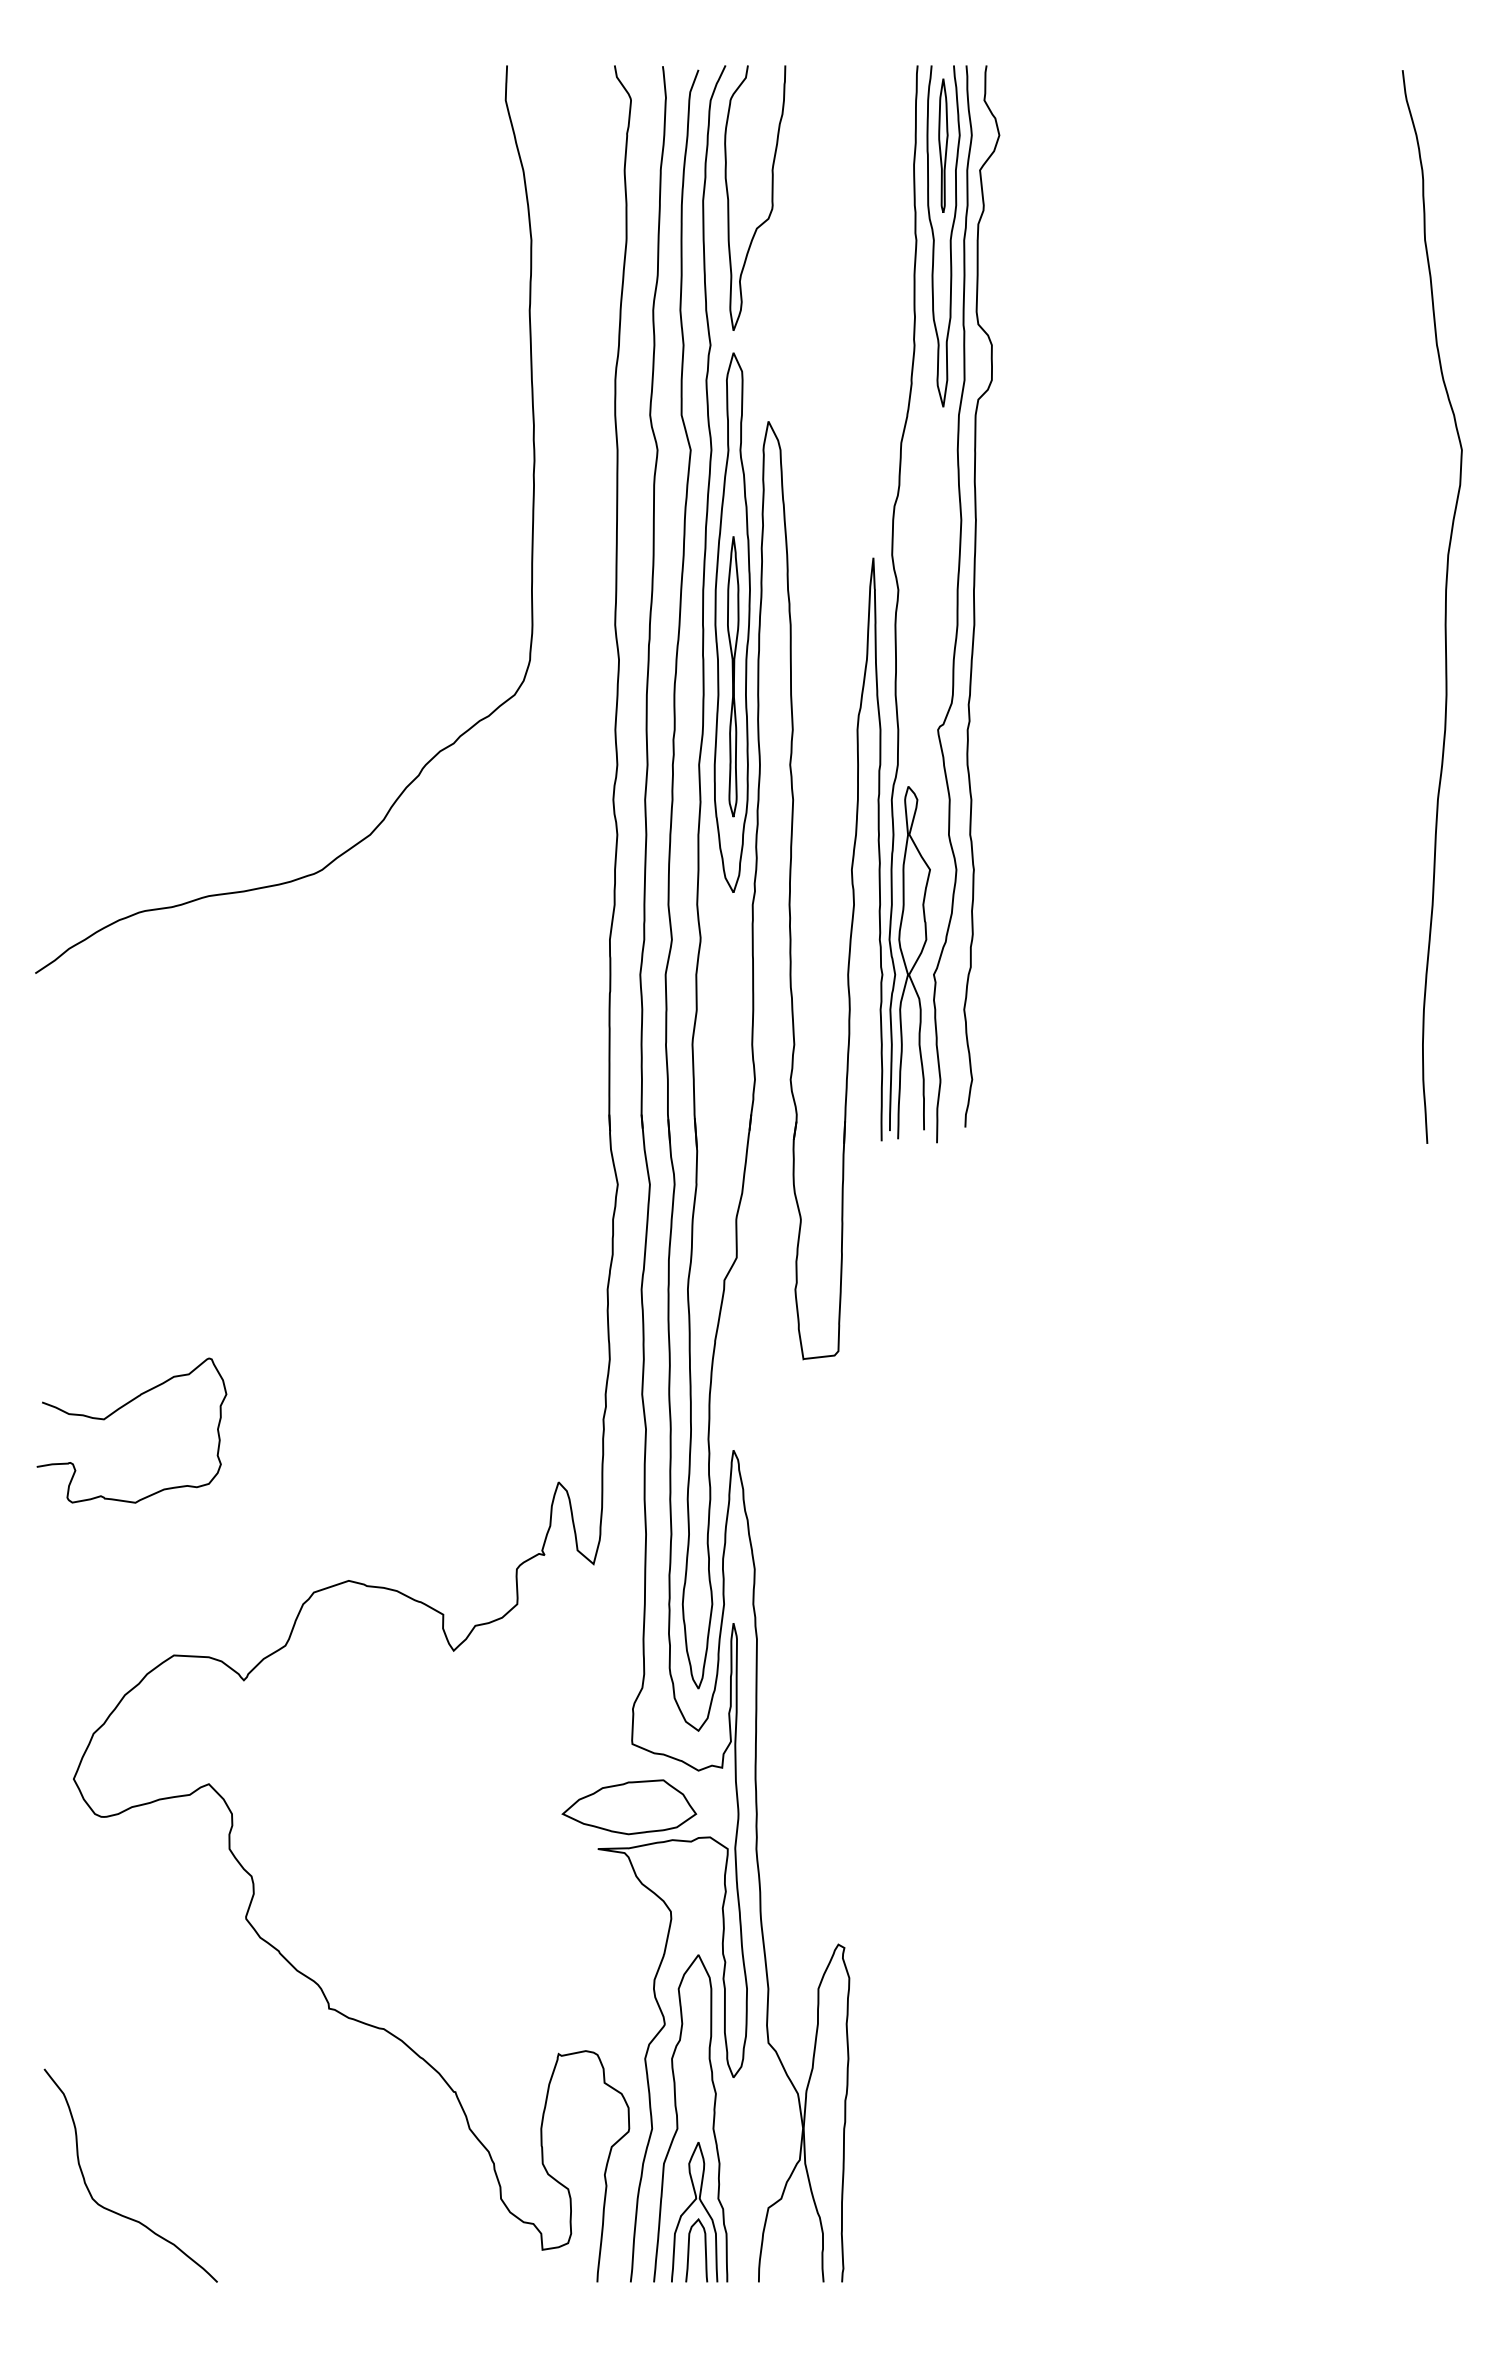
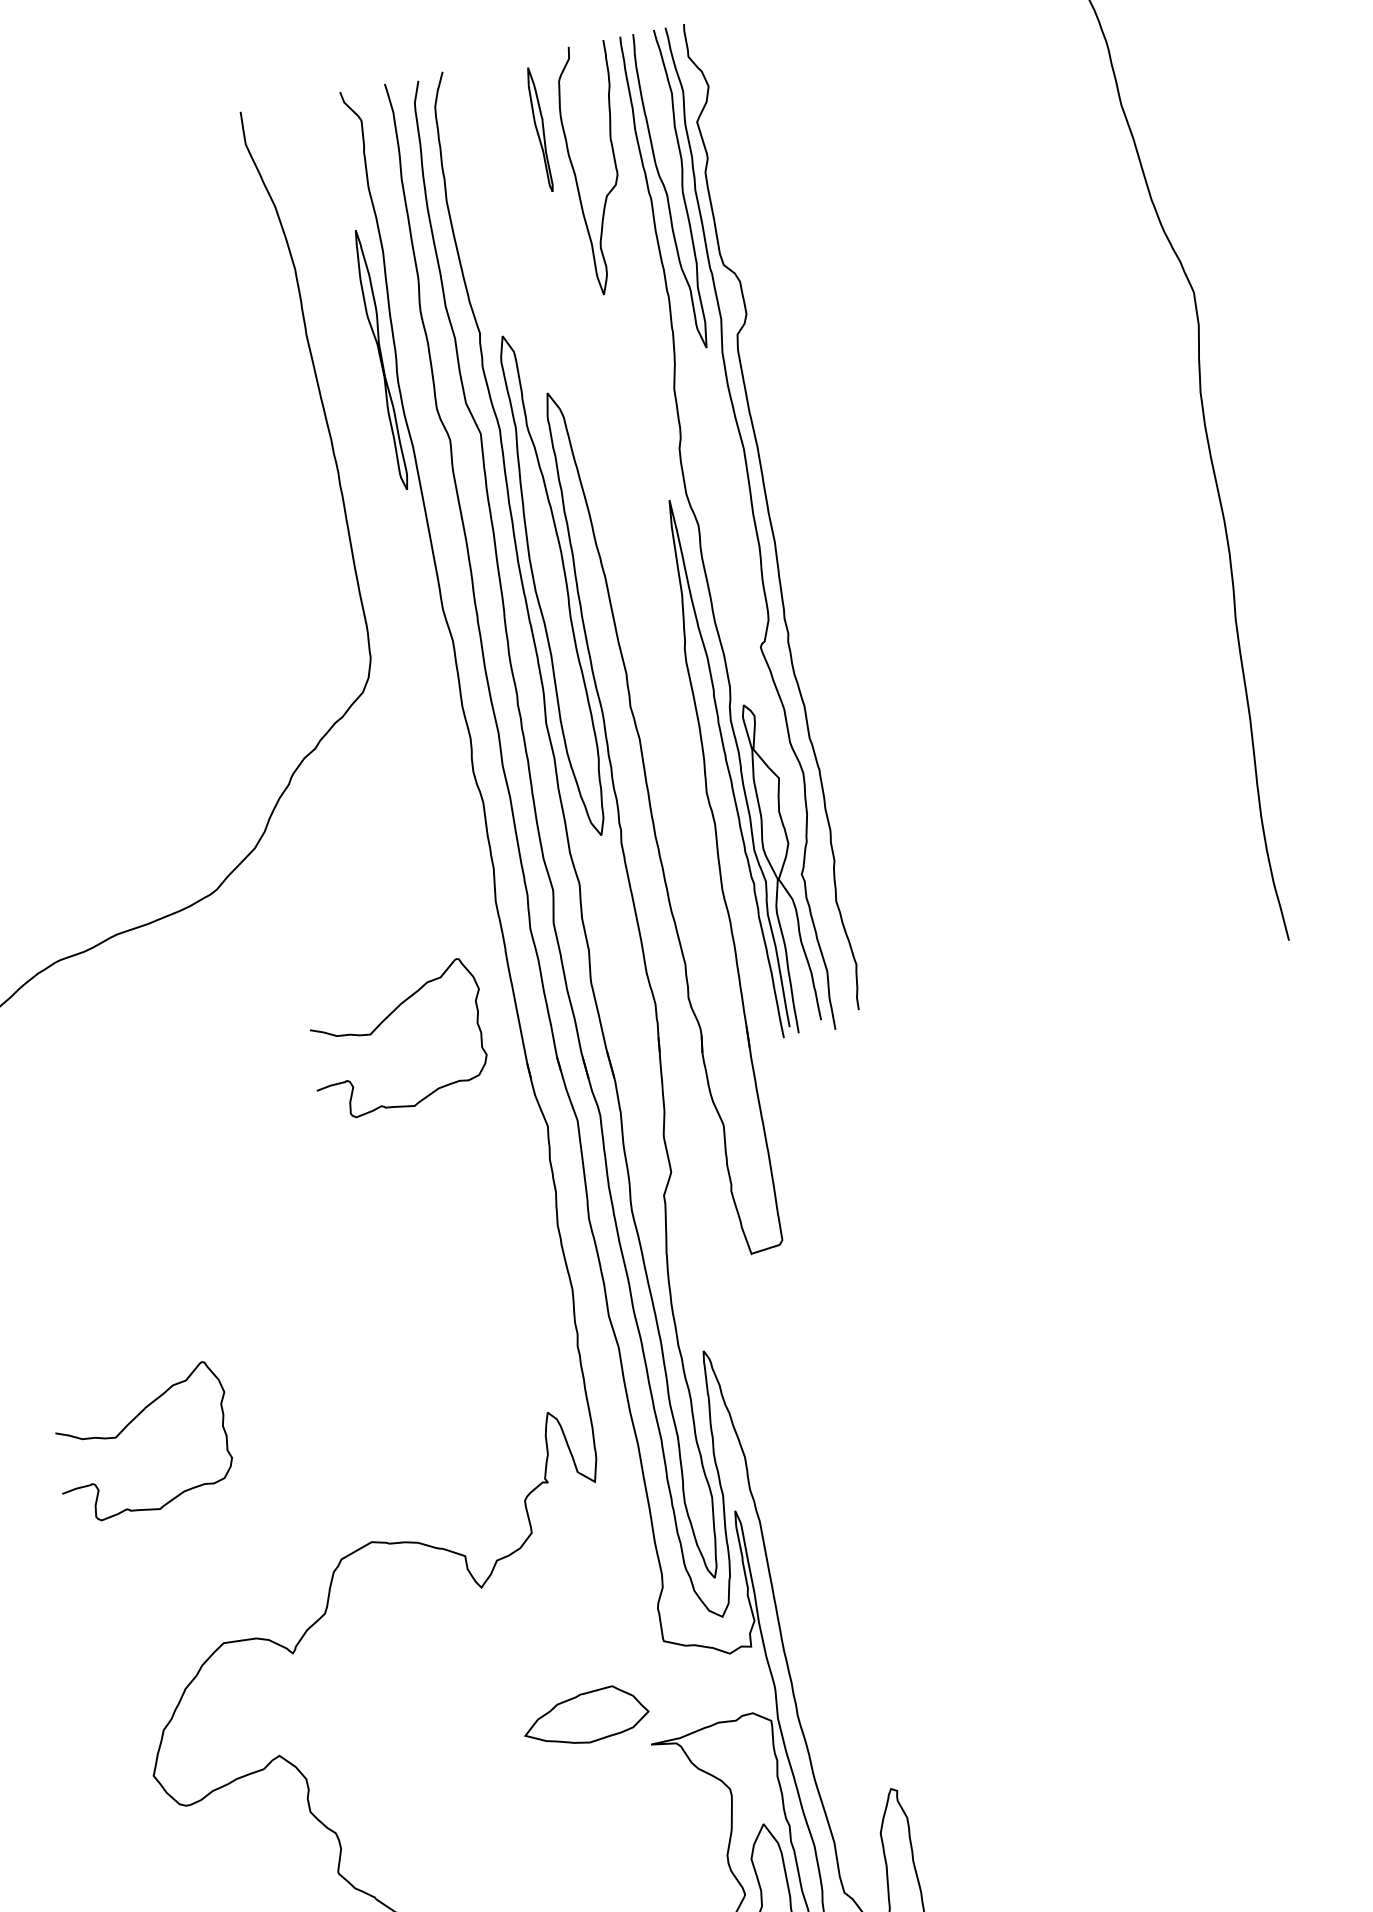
part: (943, 145) -> (540, 129), moved
curve: (771, 197) -> (614, 164), moved
part: (733, 676) -> (381, 359), moved
curve: (466, 1043) -> (382, 1023), added
part: (629, 1807) -> (585, 1717), moved

